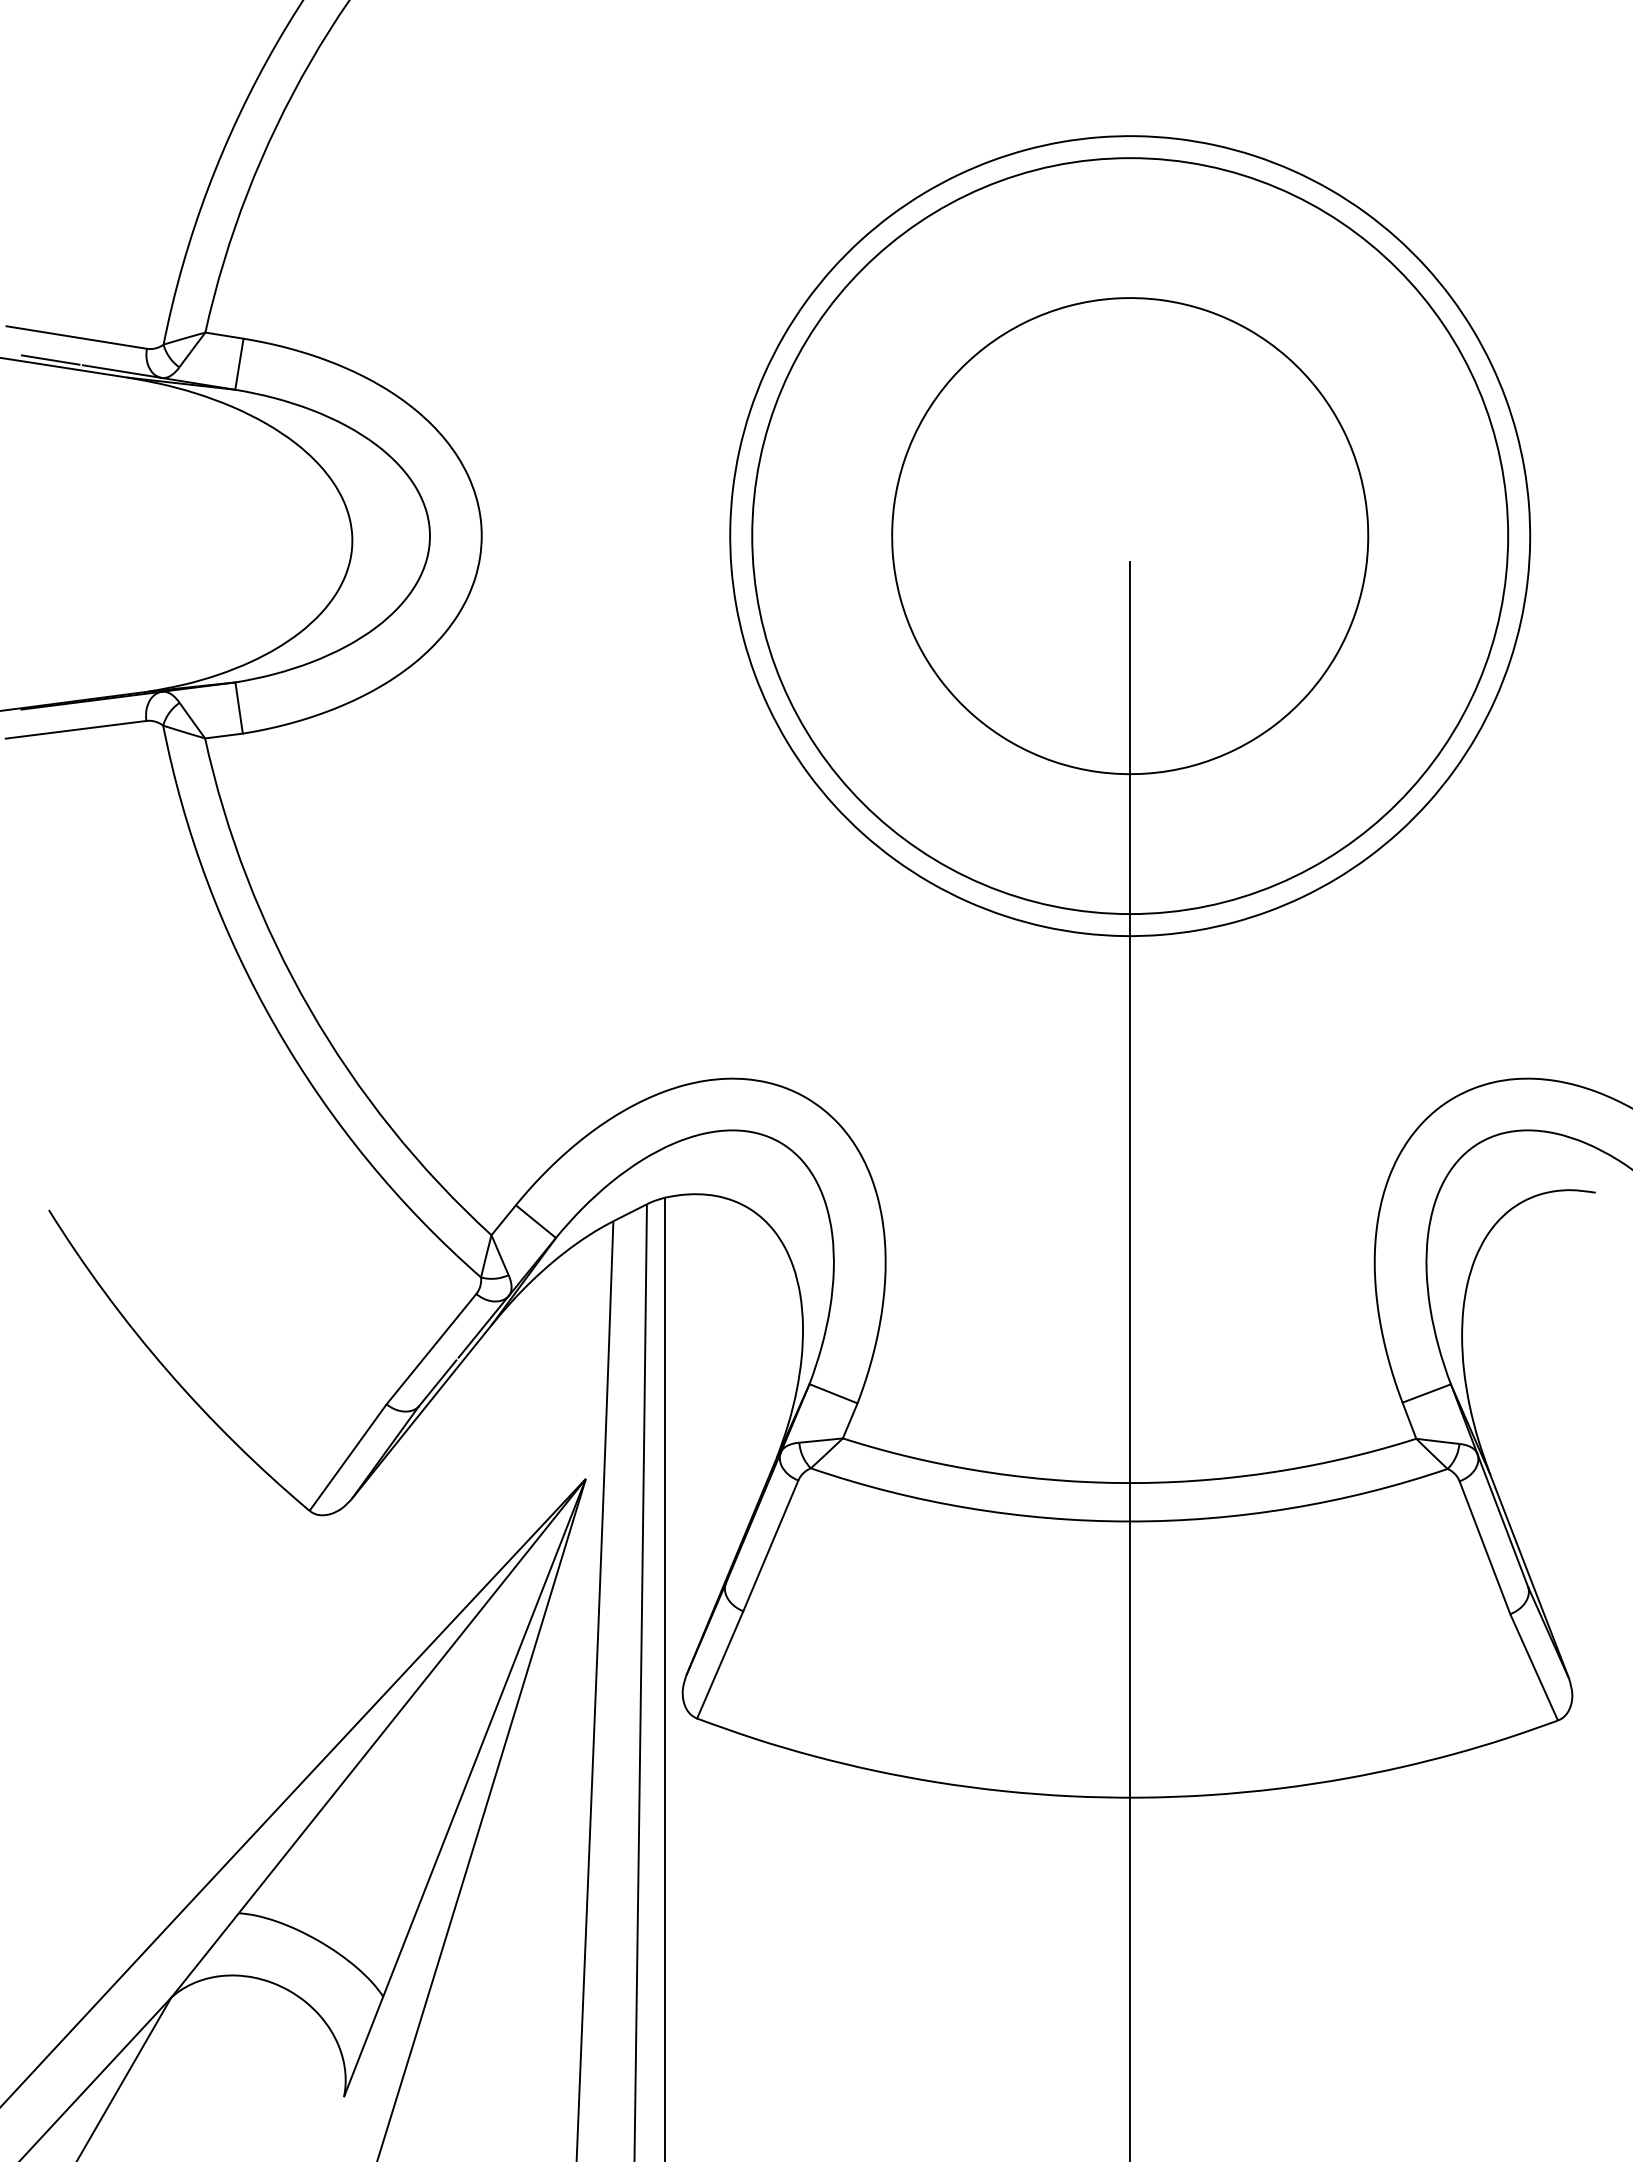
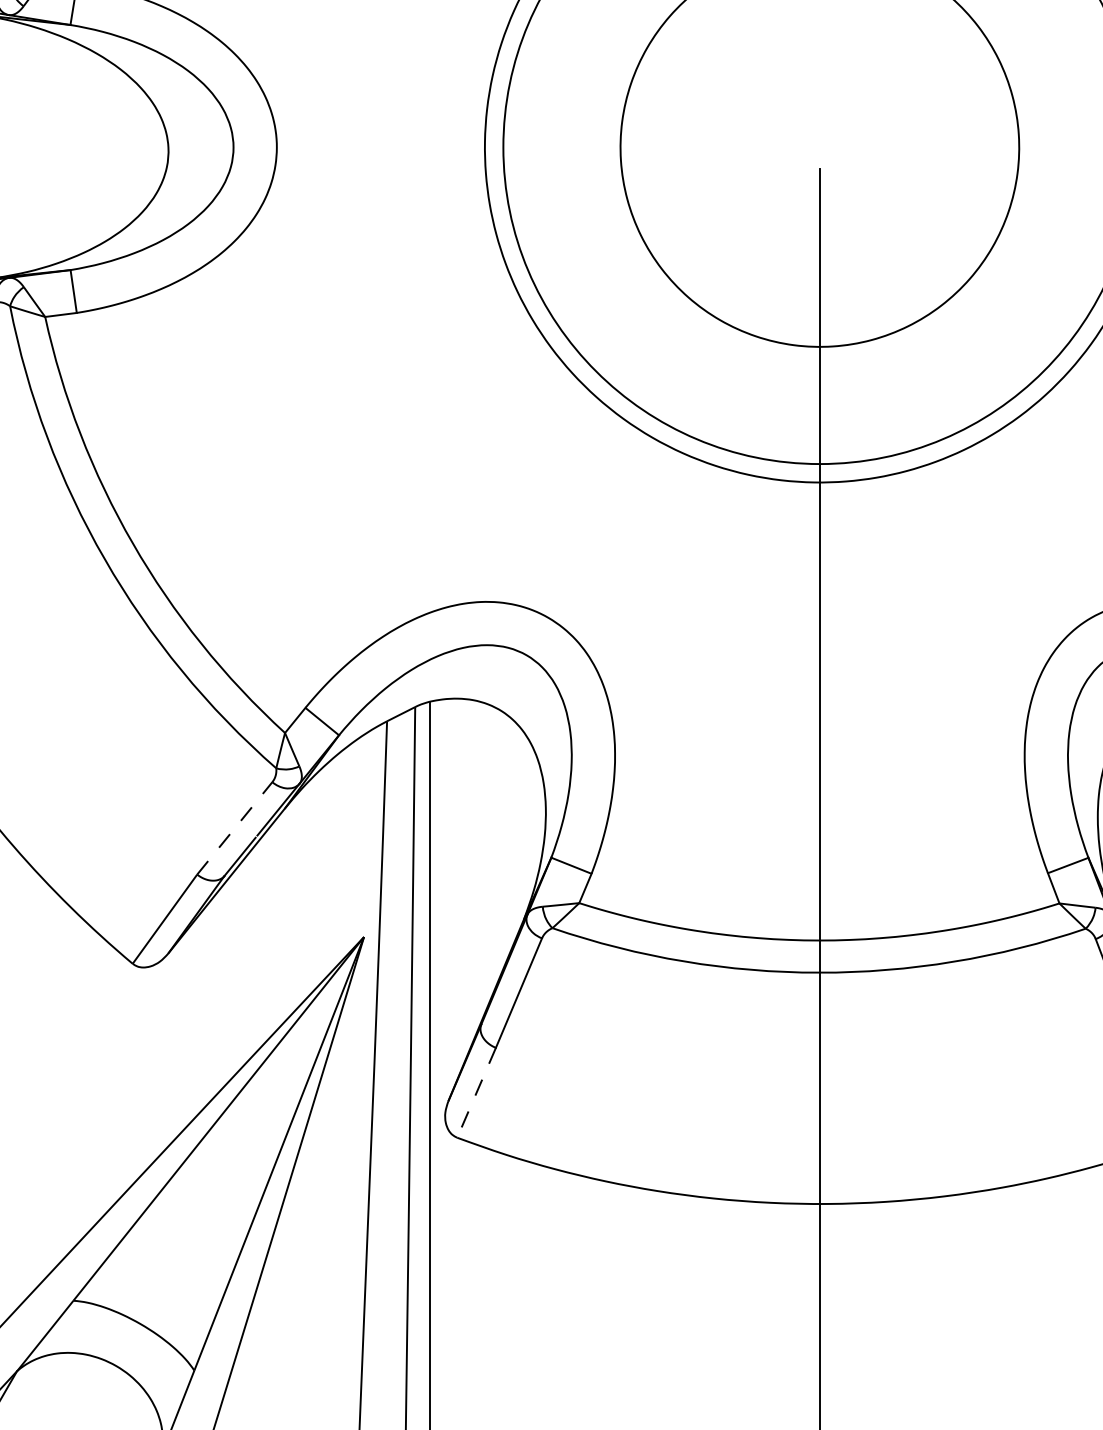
line: (431, 1348) -> (234, 827), solid -> dashed
line: (720, 1665) -> (476, 1093), solid -> dashed

